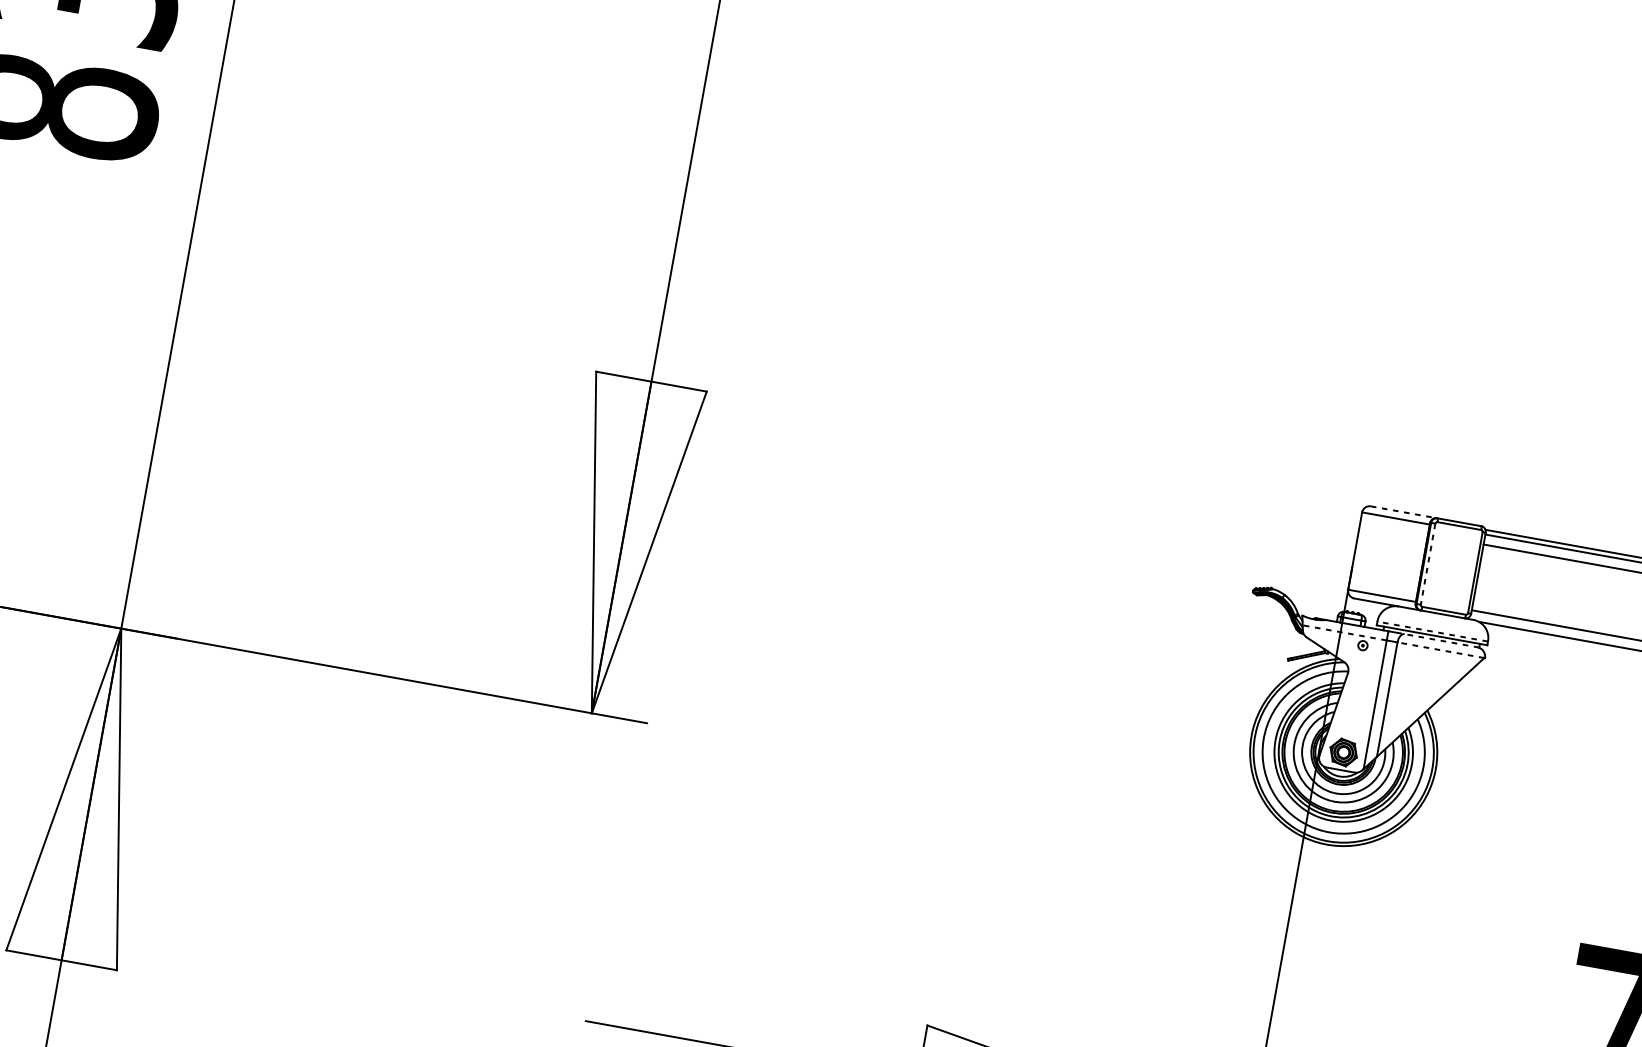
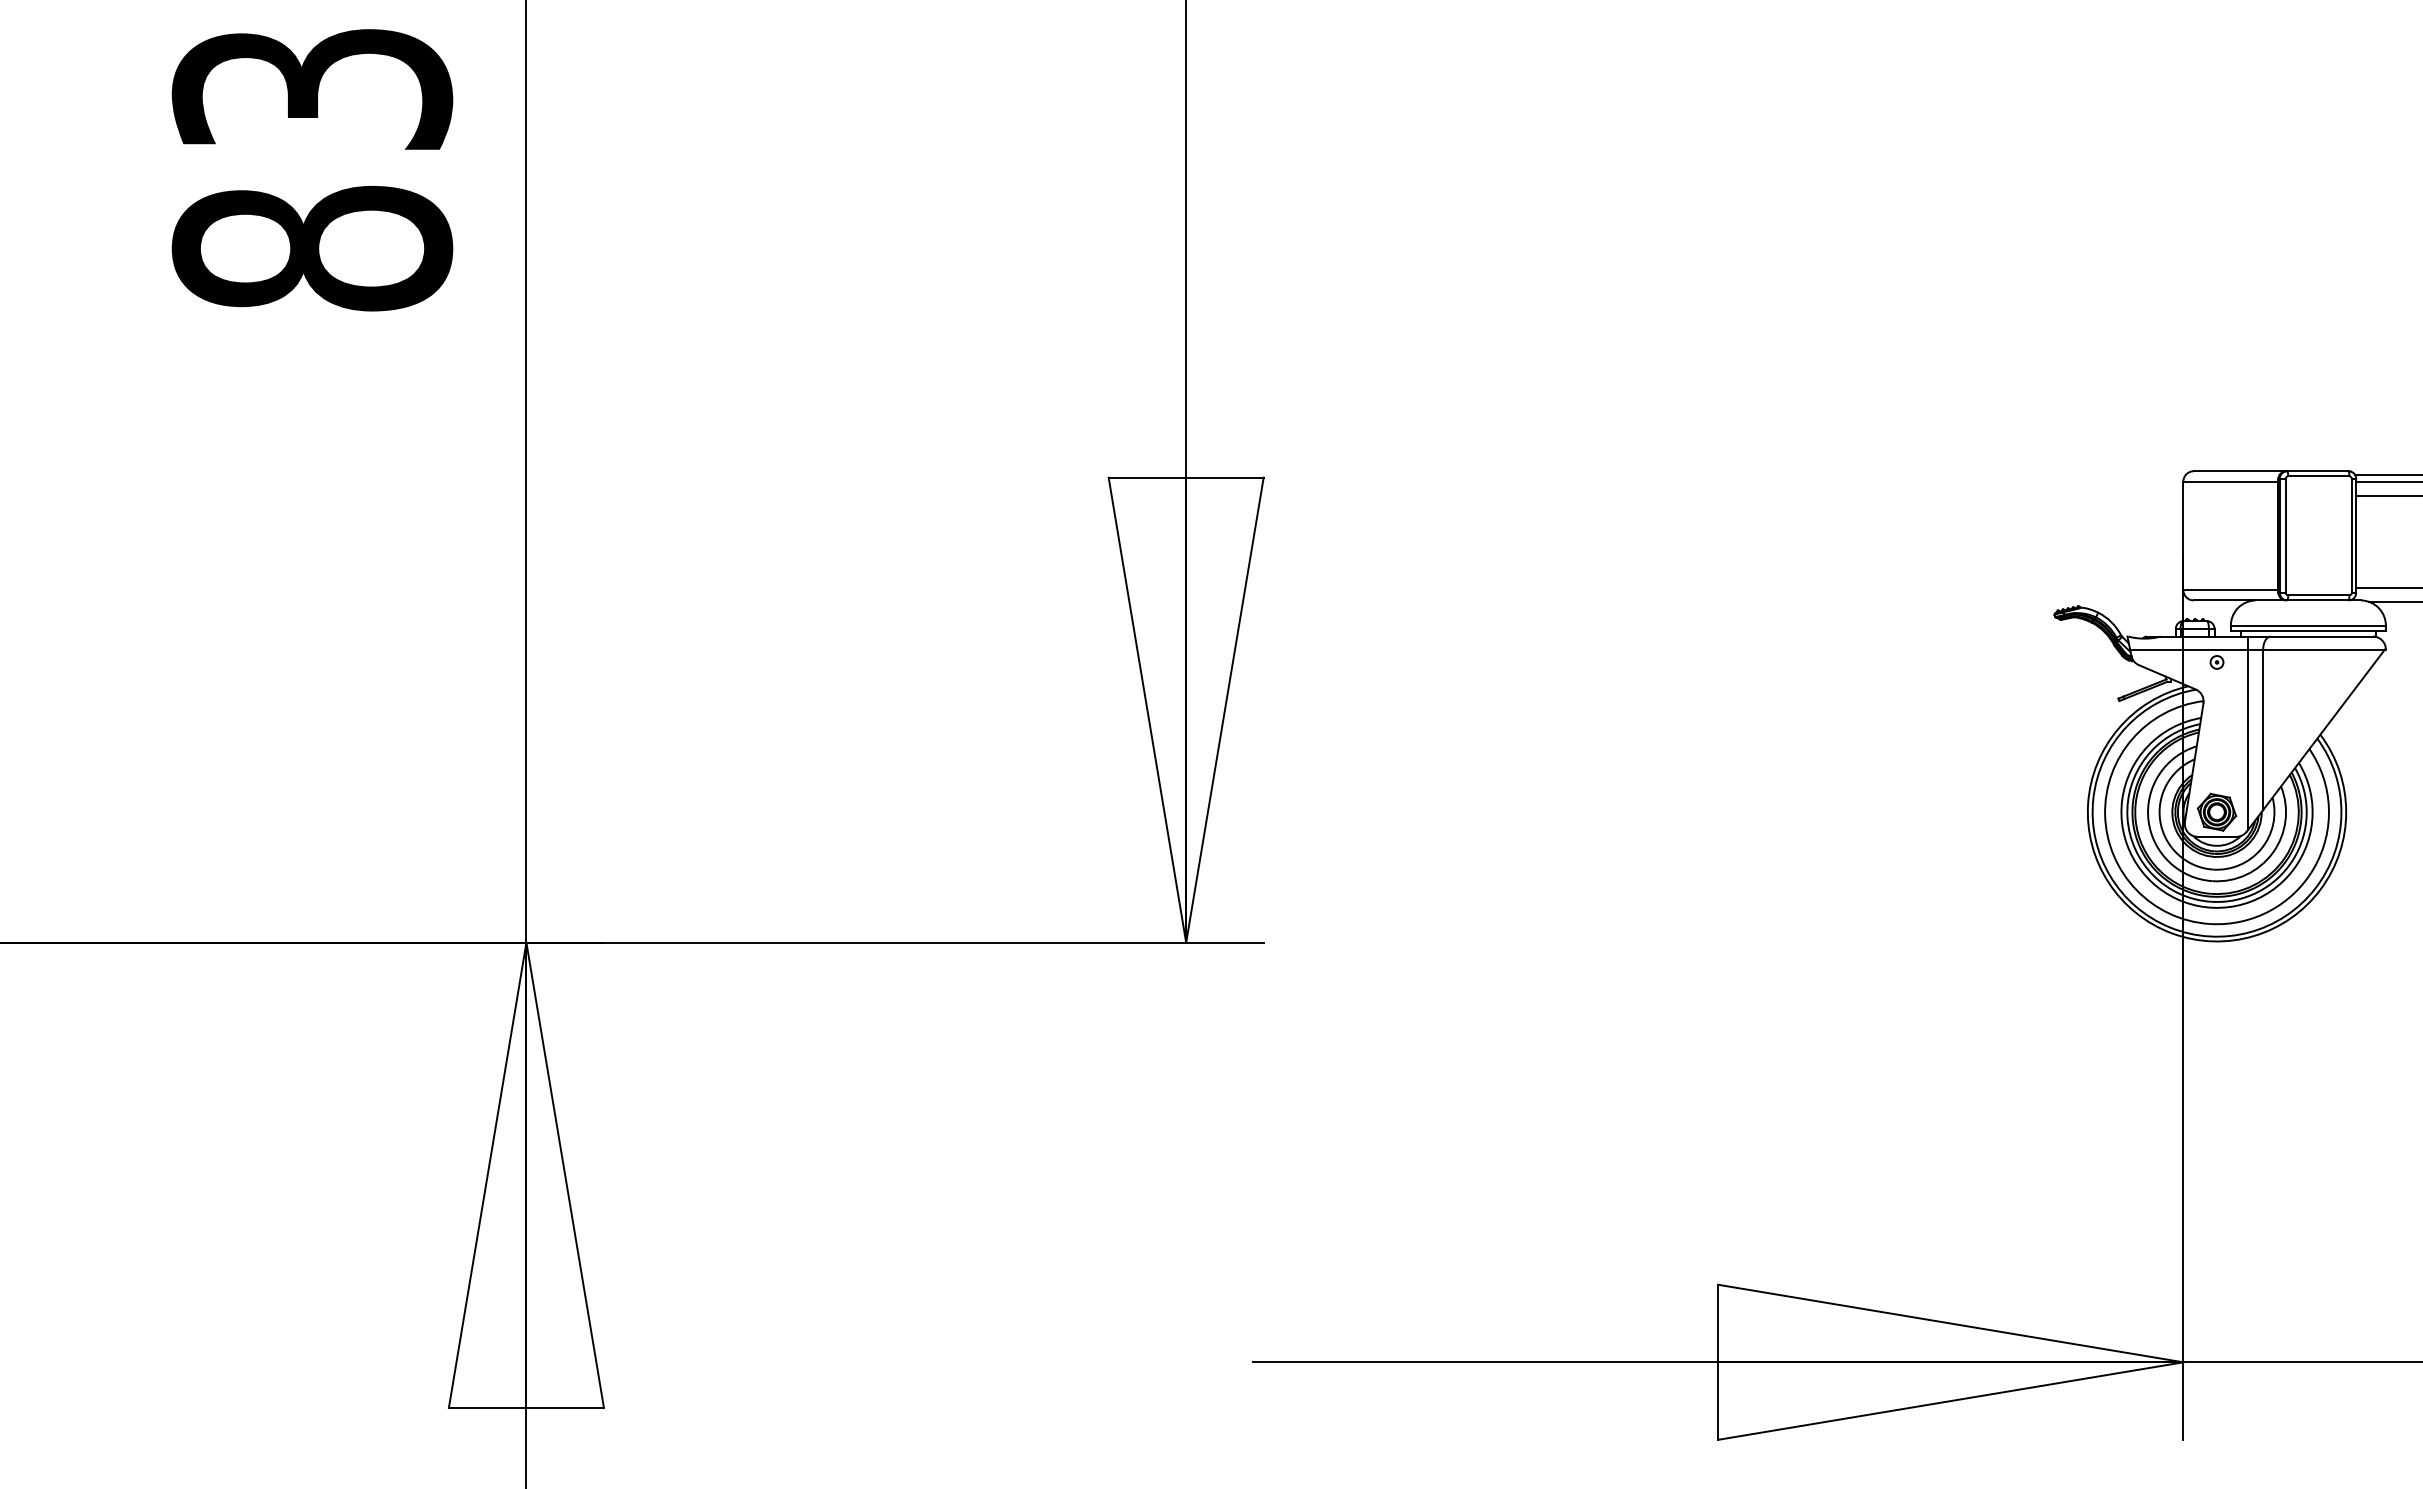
line: (1404, 512) -> (2240, 471), dashed -> solid
line: (1428, 563) -> (2285, 535), dashed -> solid
line: (1432, 631) -> (2308, 626), dashed -> solid
line: (1344, 632) -> (2188, 649), dashed -> solid
line: (1437, 640) -> (2317, 636), dashed -> solid
line: (1441, 650) -> (2324, 649), dashed -> solid

